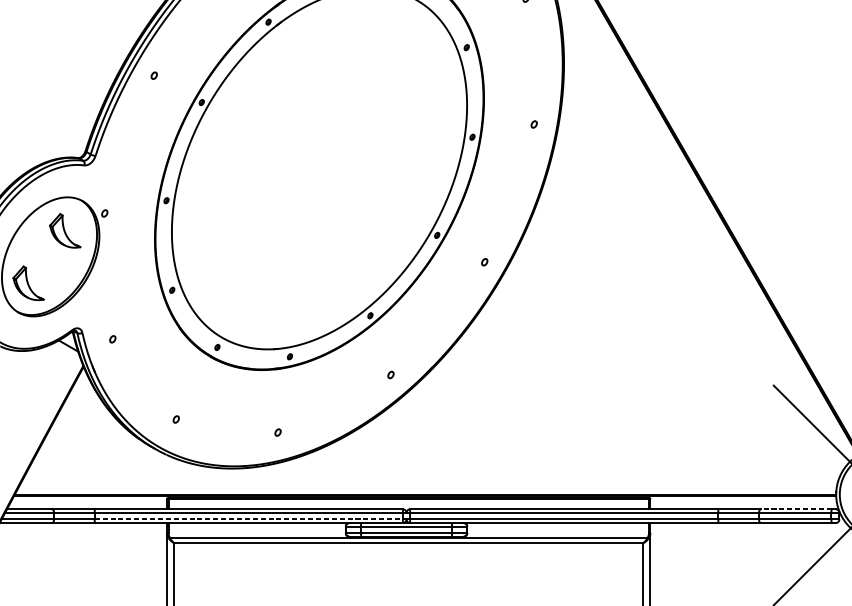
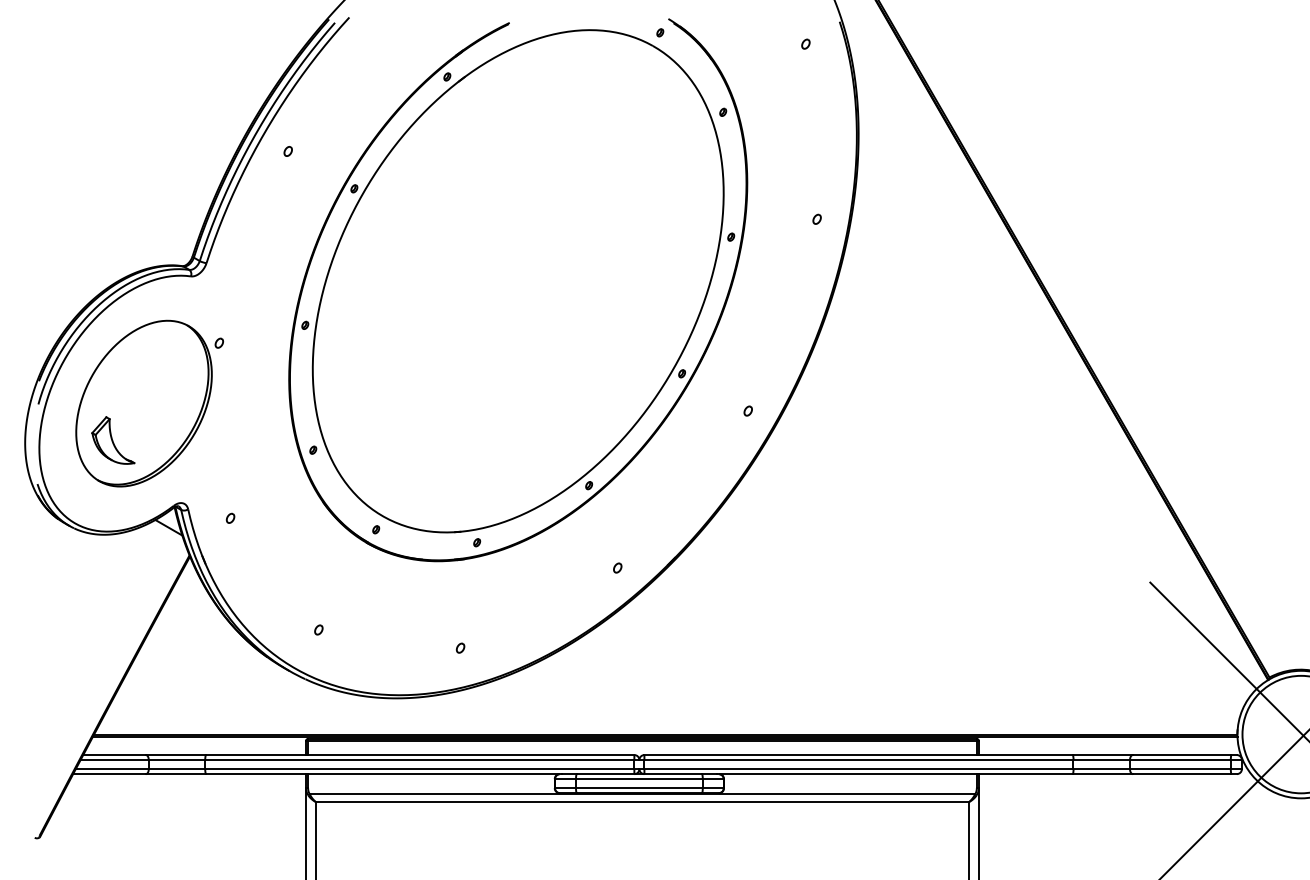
part: (65, 230) -> (164, 367), removed
line: (795, 509) -> (1181, 755), dashed -> solid
line: (248, 519) -> (419, 769), dashed -> solid

